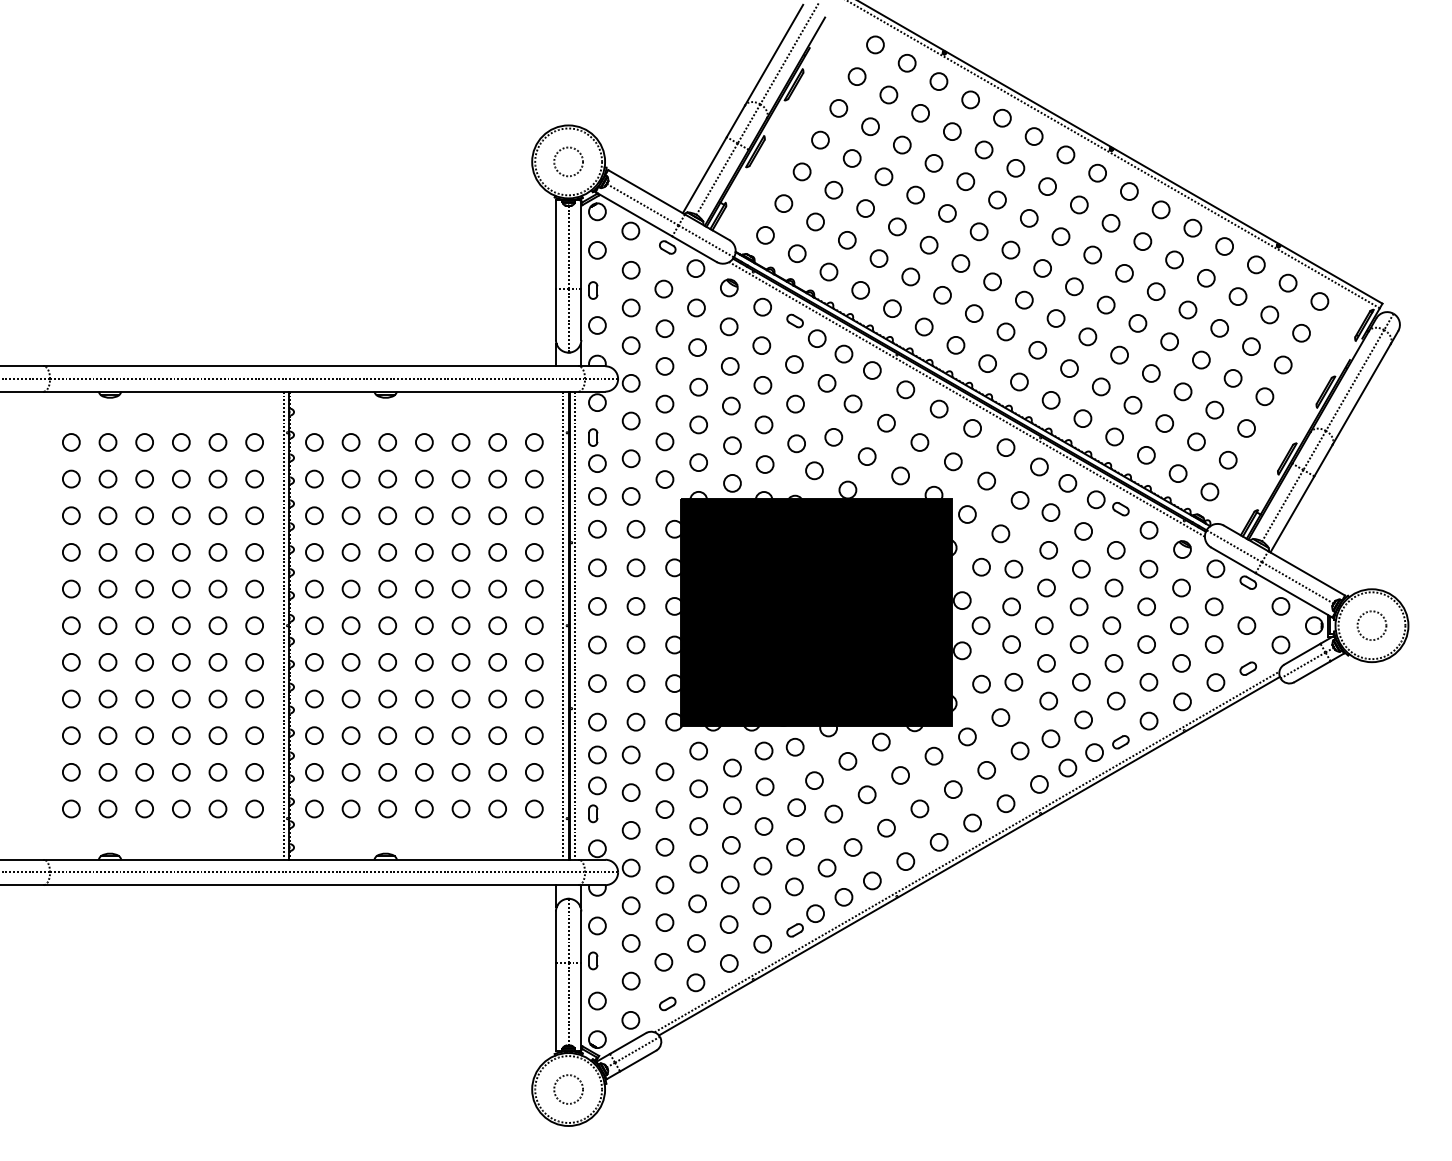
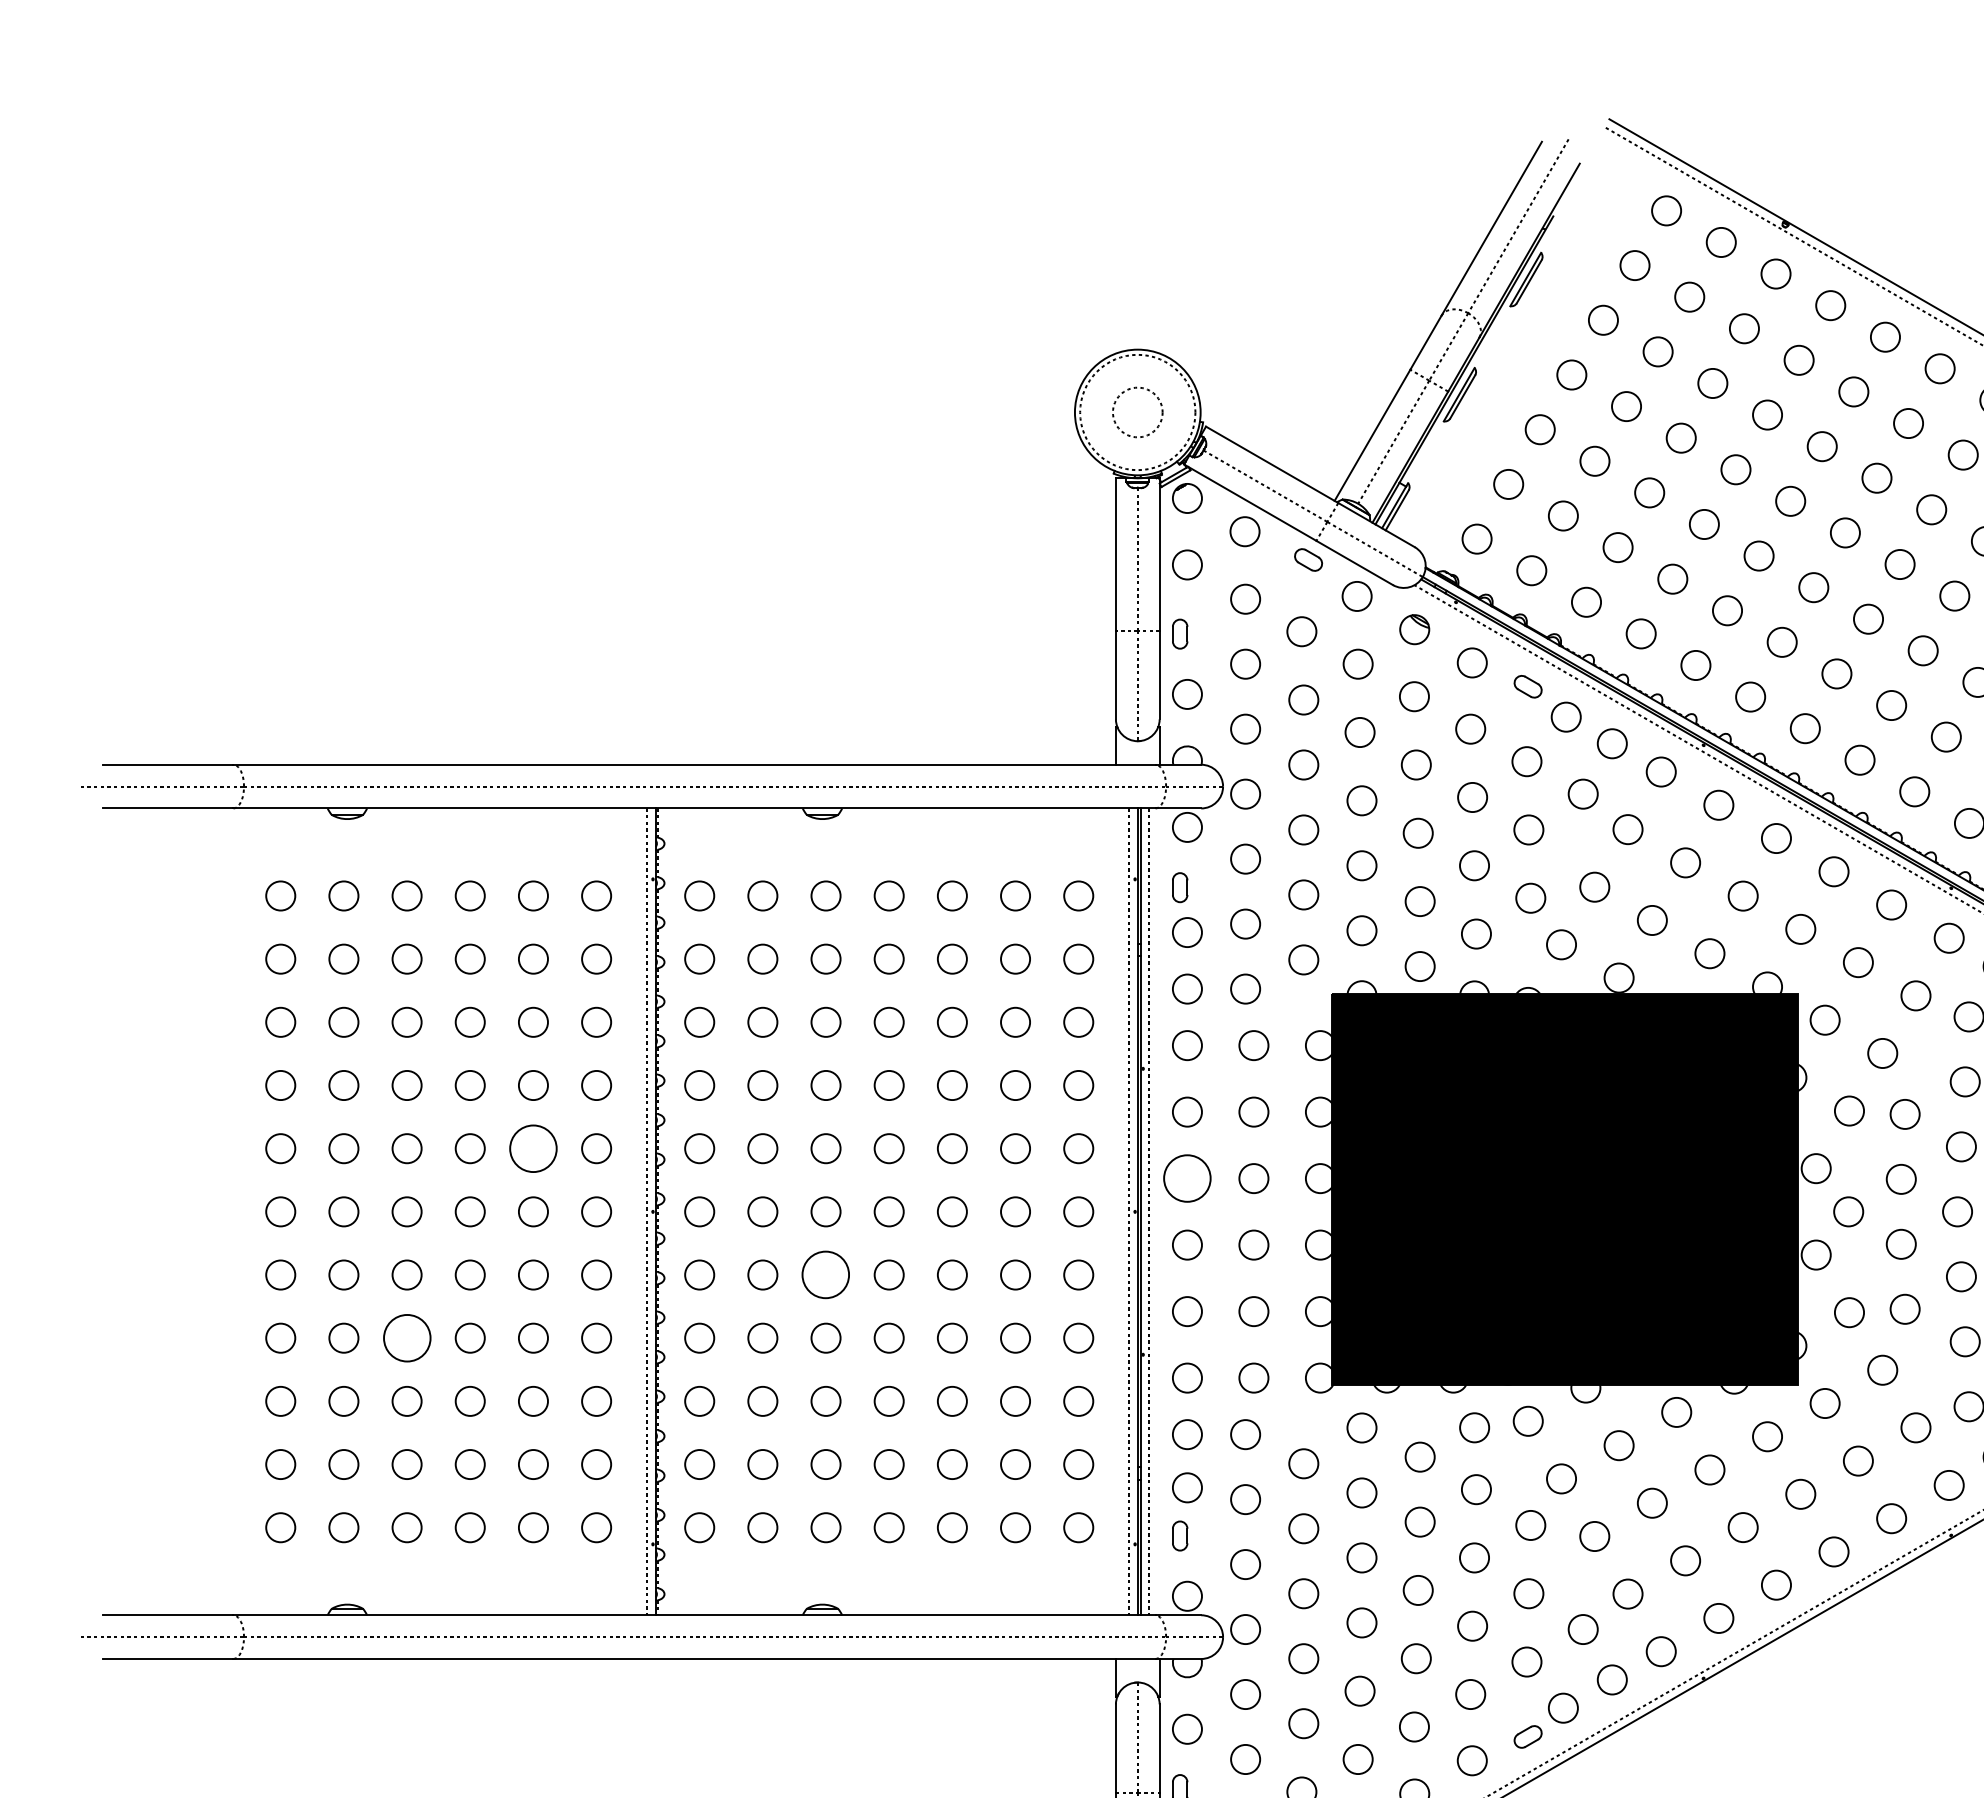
circle: (217, 588) -> (532, 1147), size x1.6
circle: (597, 606) -> (1187, 1178), size x1.6
circle: (387, 662) -> (825, 1275), size x1.6
circle: (144, 698) -> (406, 1337), size x1.6

